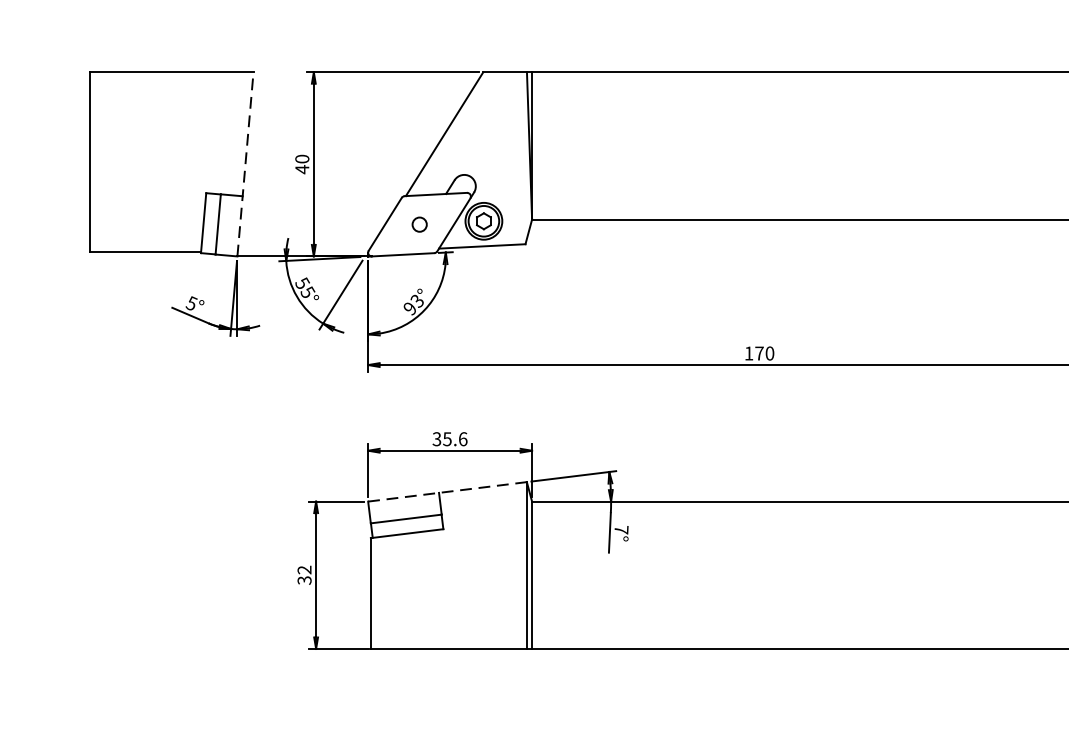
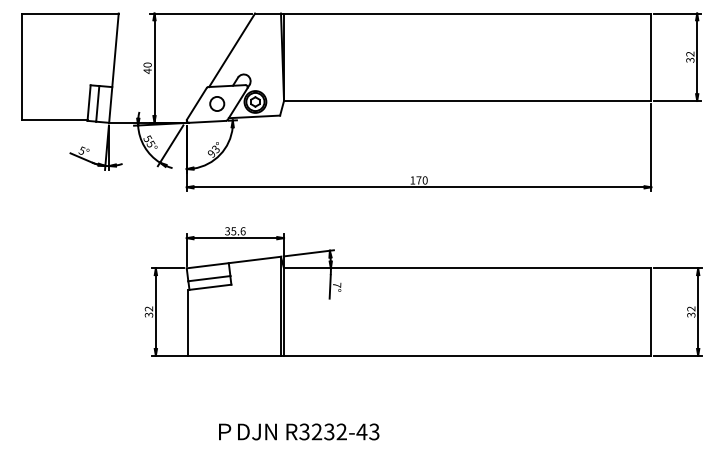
line: (244, 164) -> (113, 68), dashed -> solid
circle: (419, 223) -> (217, 103), size x1.67
line: (448, 491) -> (234, 262), dashed -> solid

